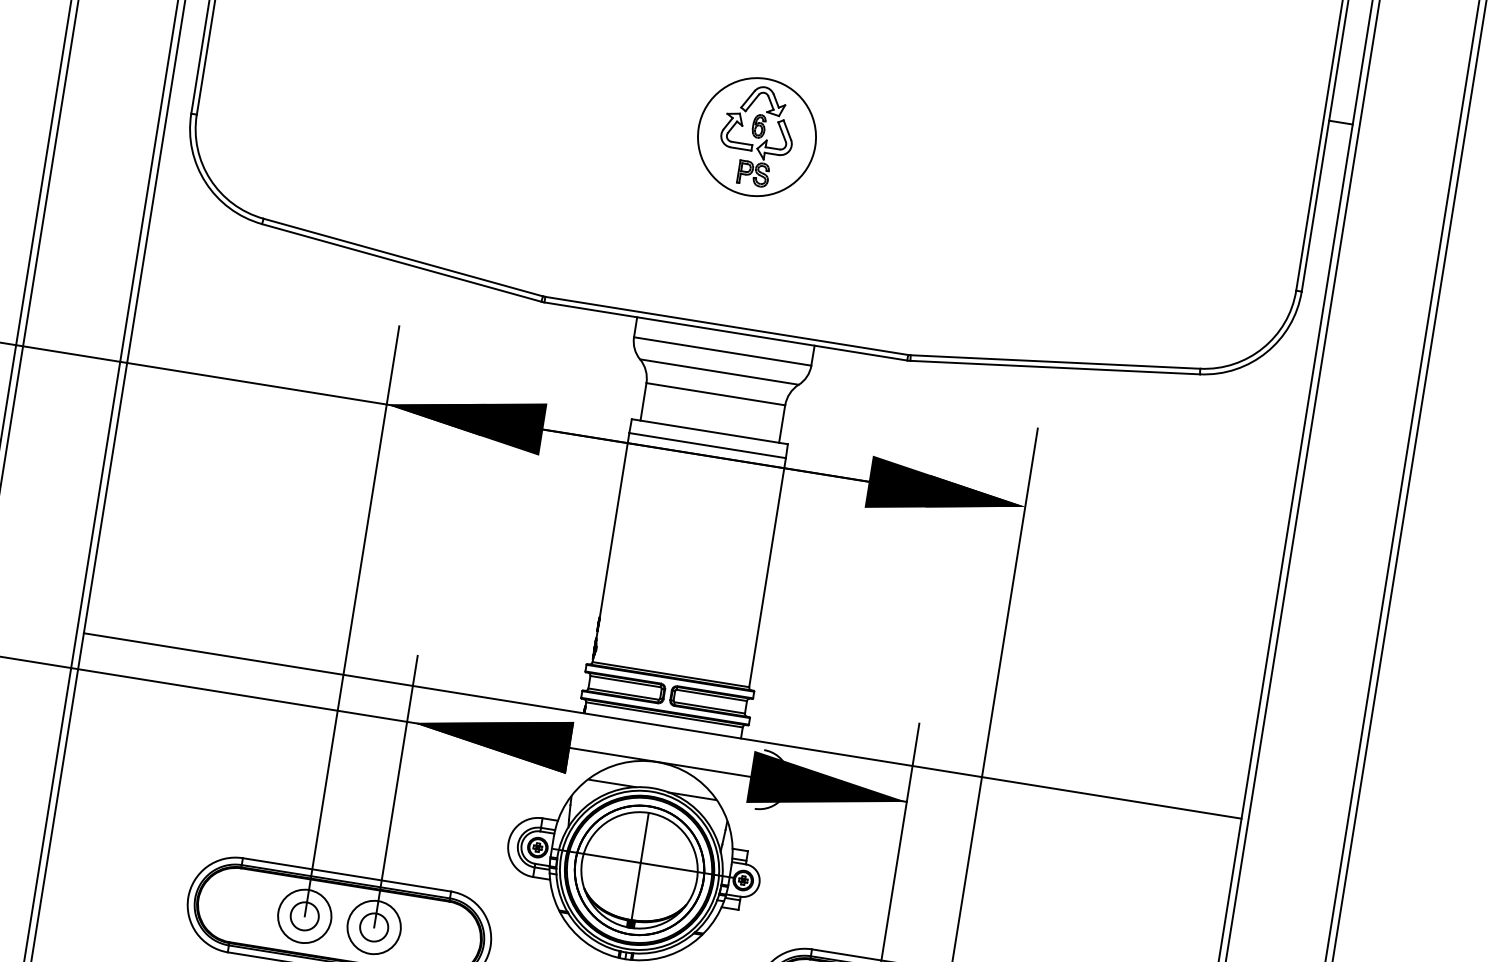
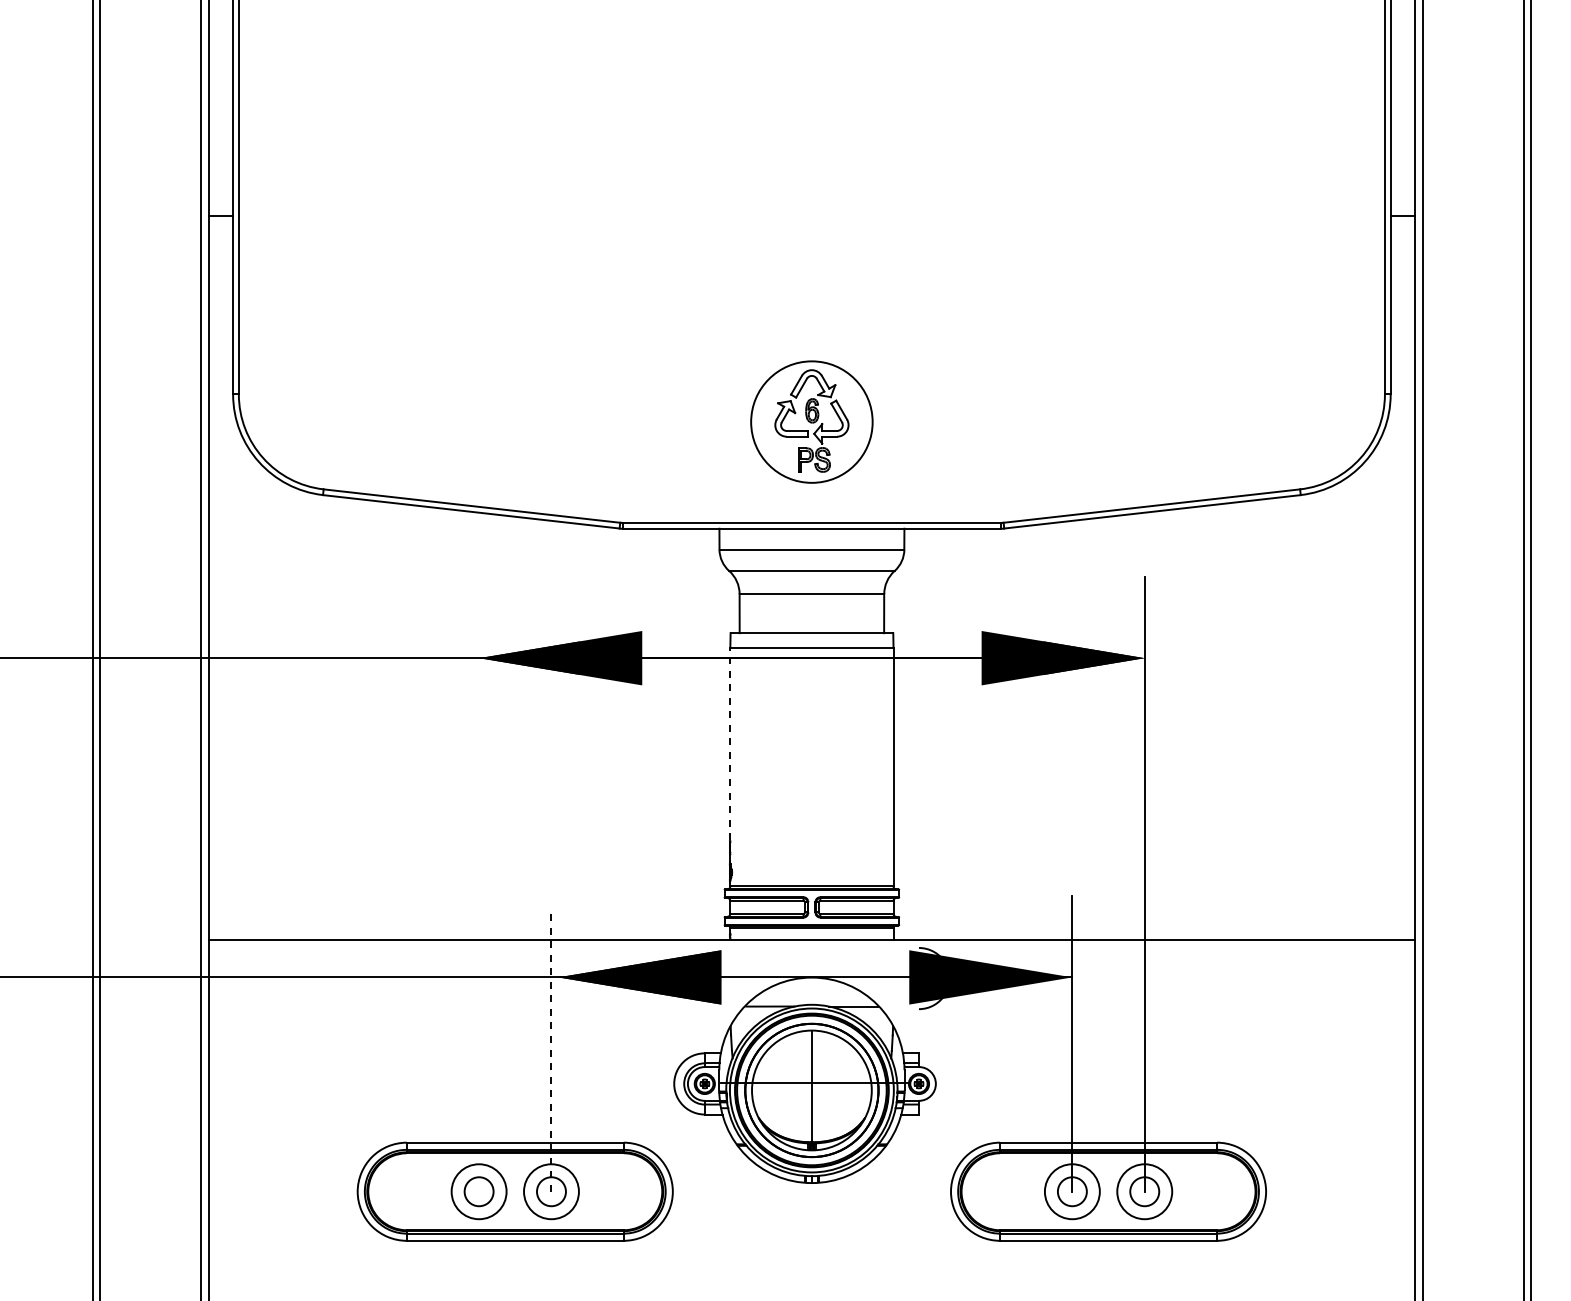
part: (756, 136) -> (811, 421), moved
line: (614, 525) -> (730, 743), solid -> dashed
line: (352, 620) -> (479, 883), removed
line: (395, 792) -> (551, 1050), solid -> dashed

